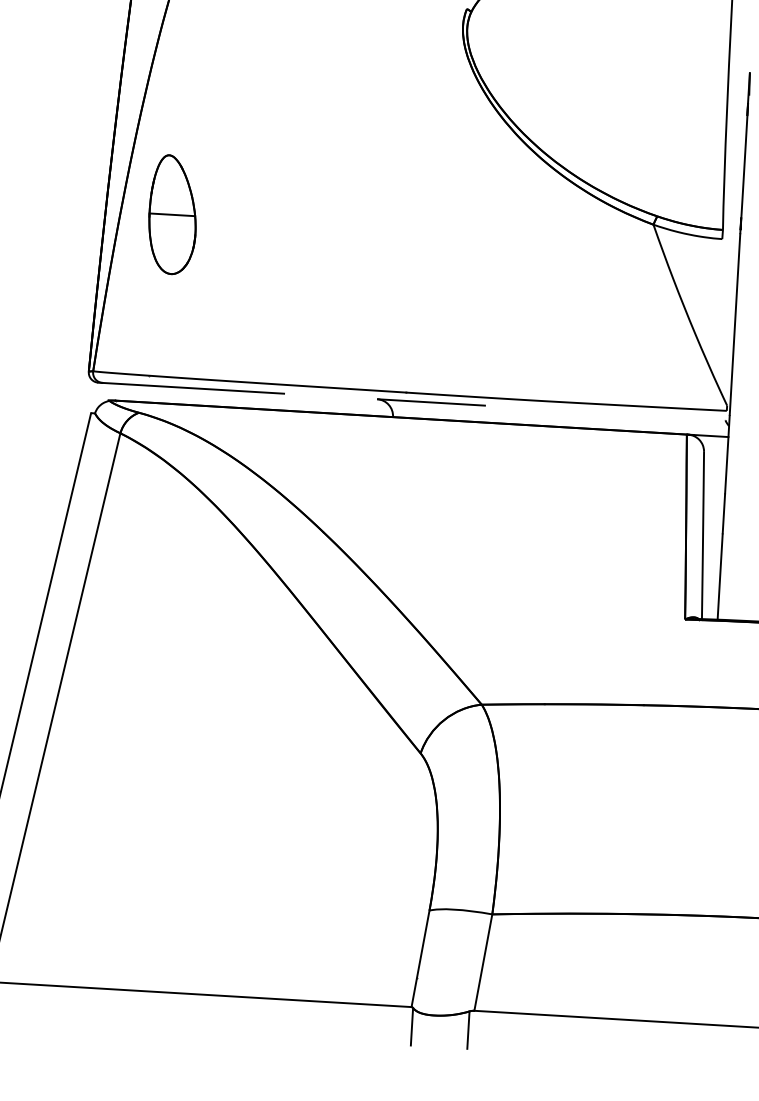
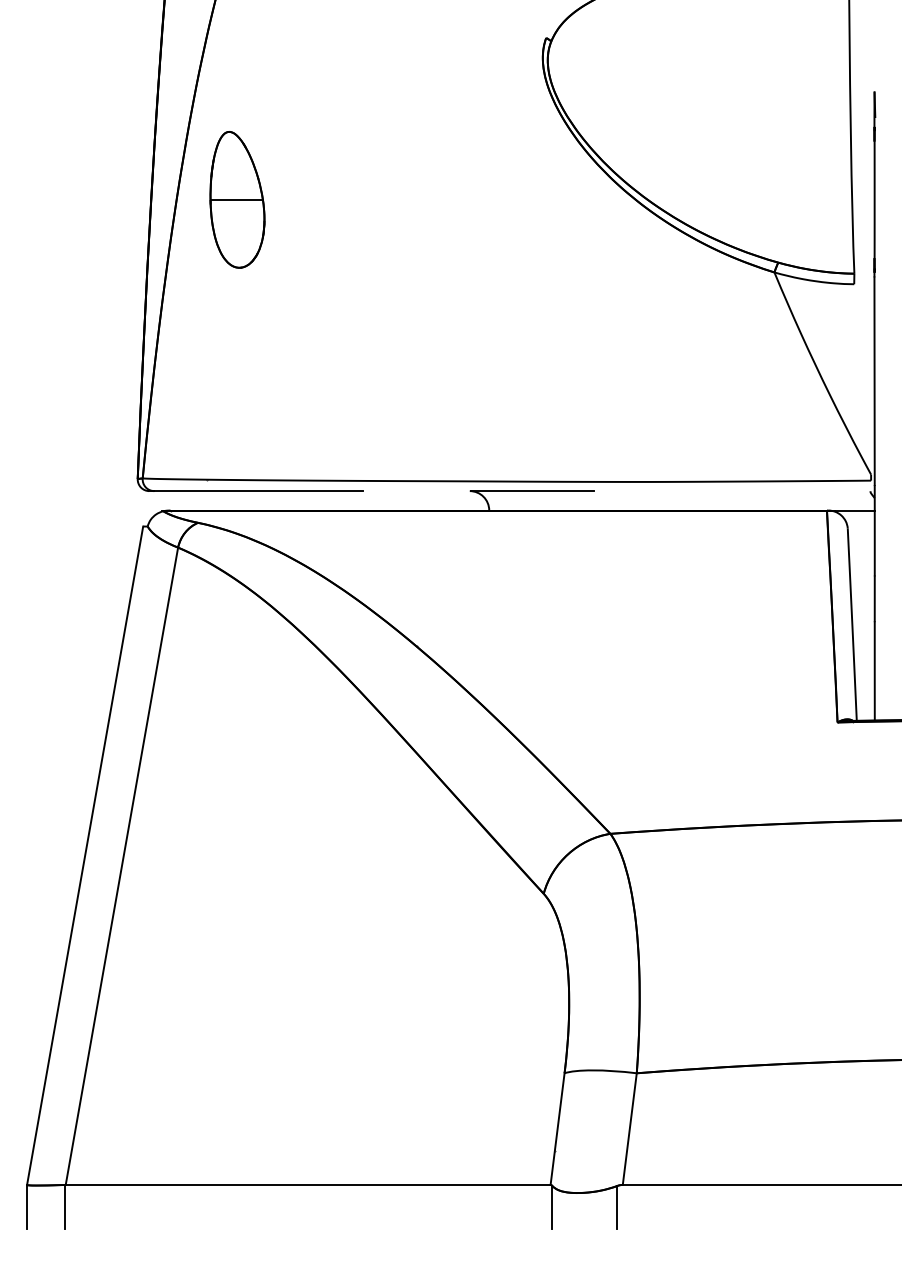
part: (173, 214) -> (237, 199), moved

